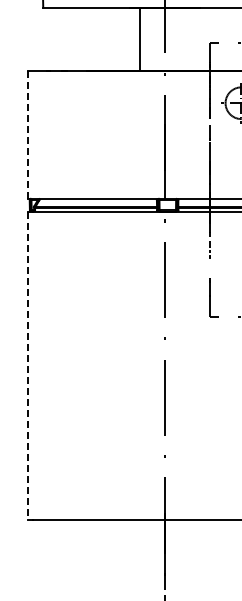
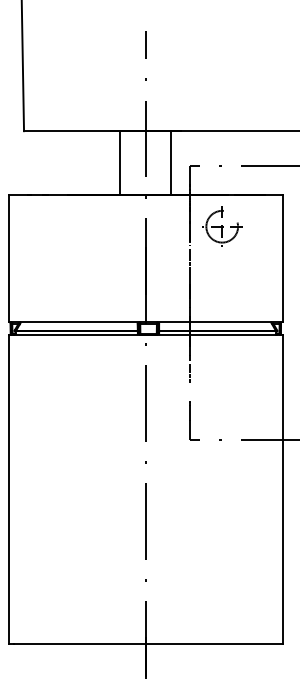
line: (190, 38) -> (171, 162), added
line: (27, 134) -> (8, 258), dashed -> solid
line: (27, 366) -> (8, 490), dashed -> solid

